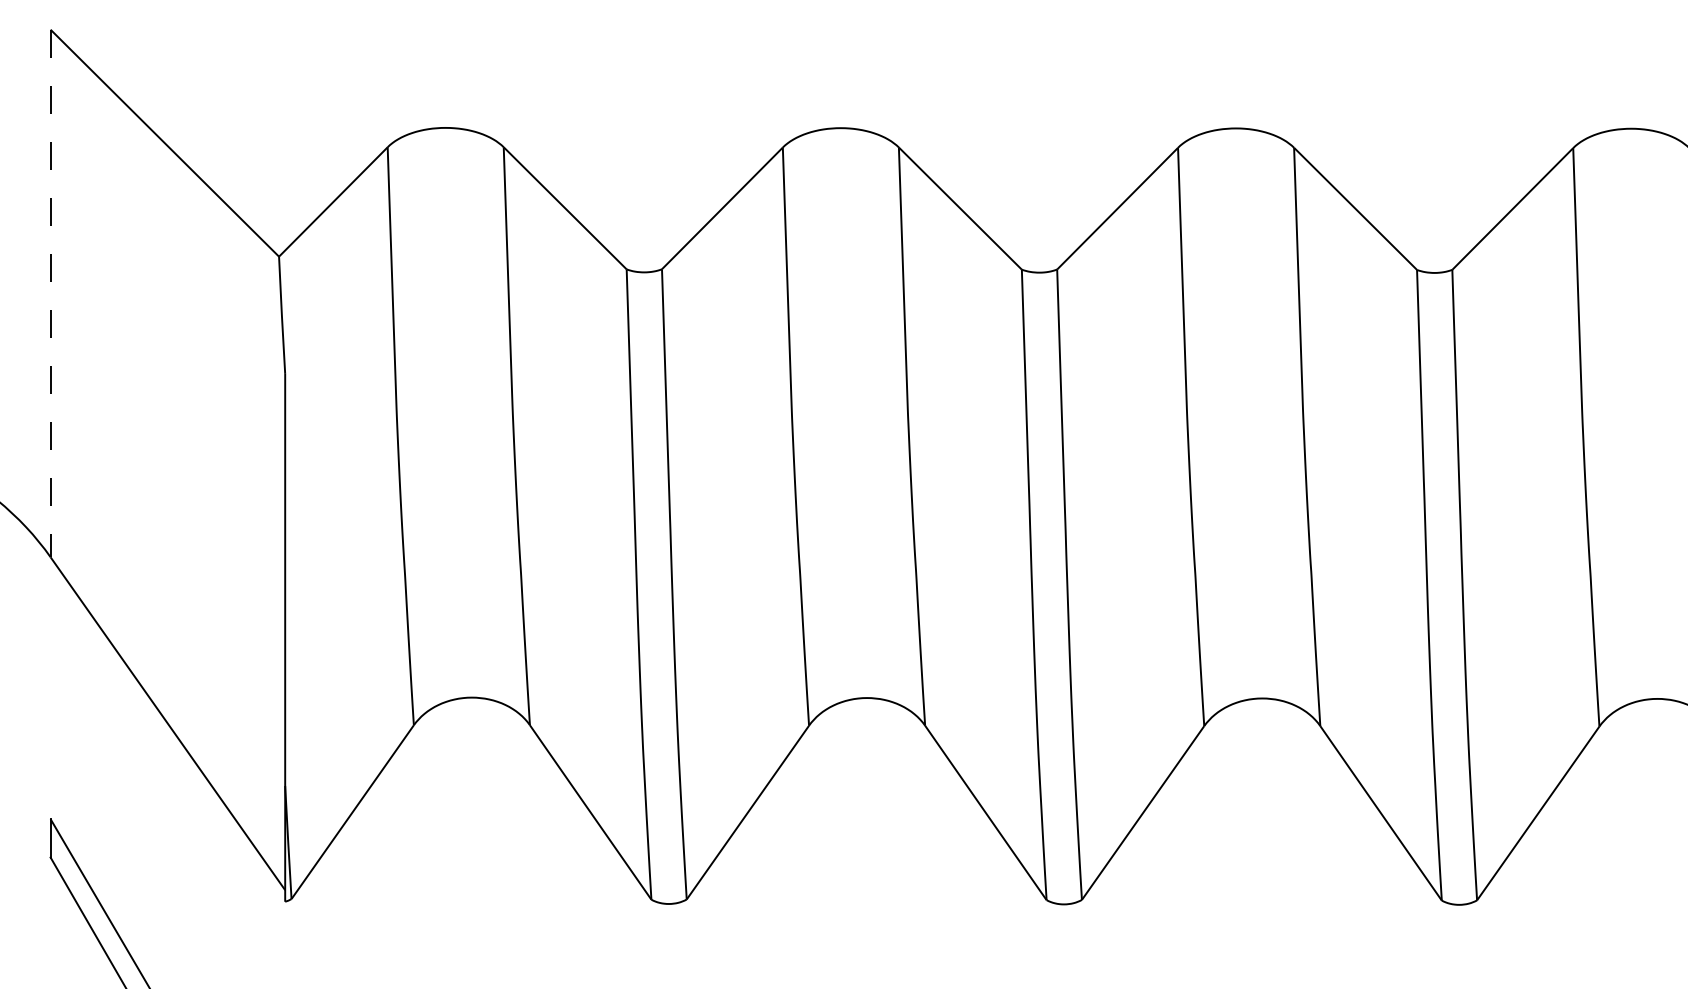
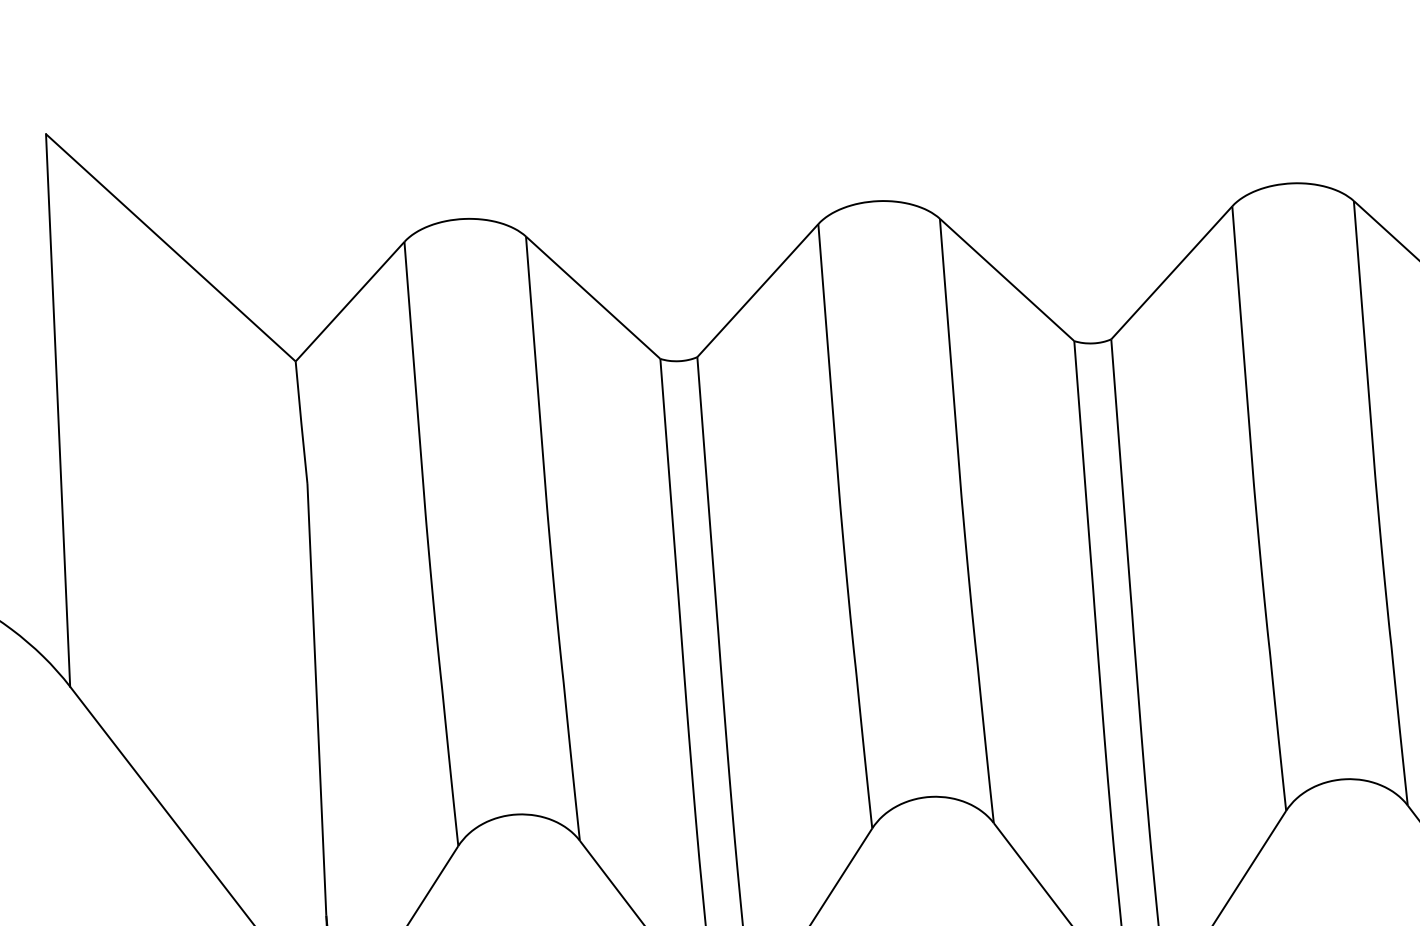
line: (50, 293) -> (57, 410), dashed -> solid

